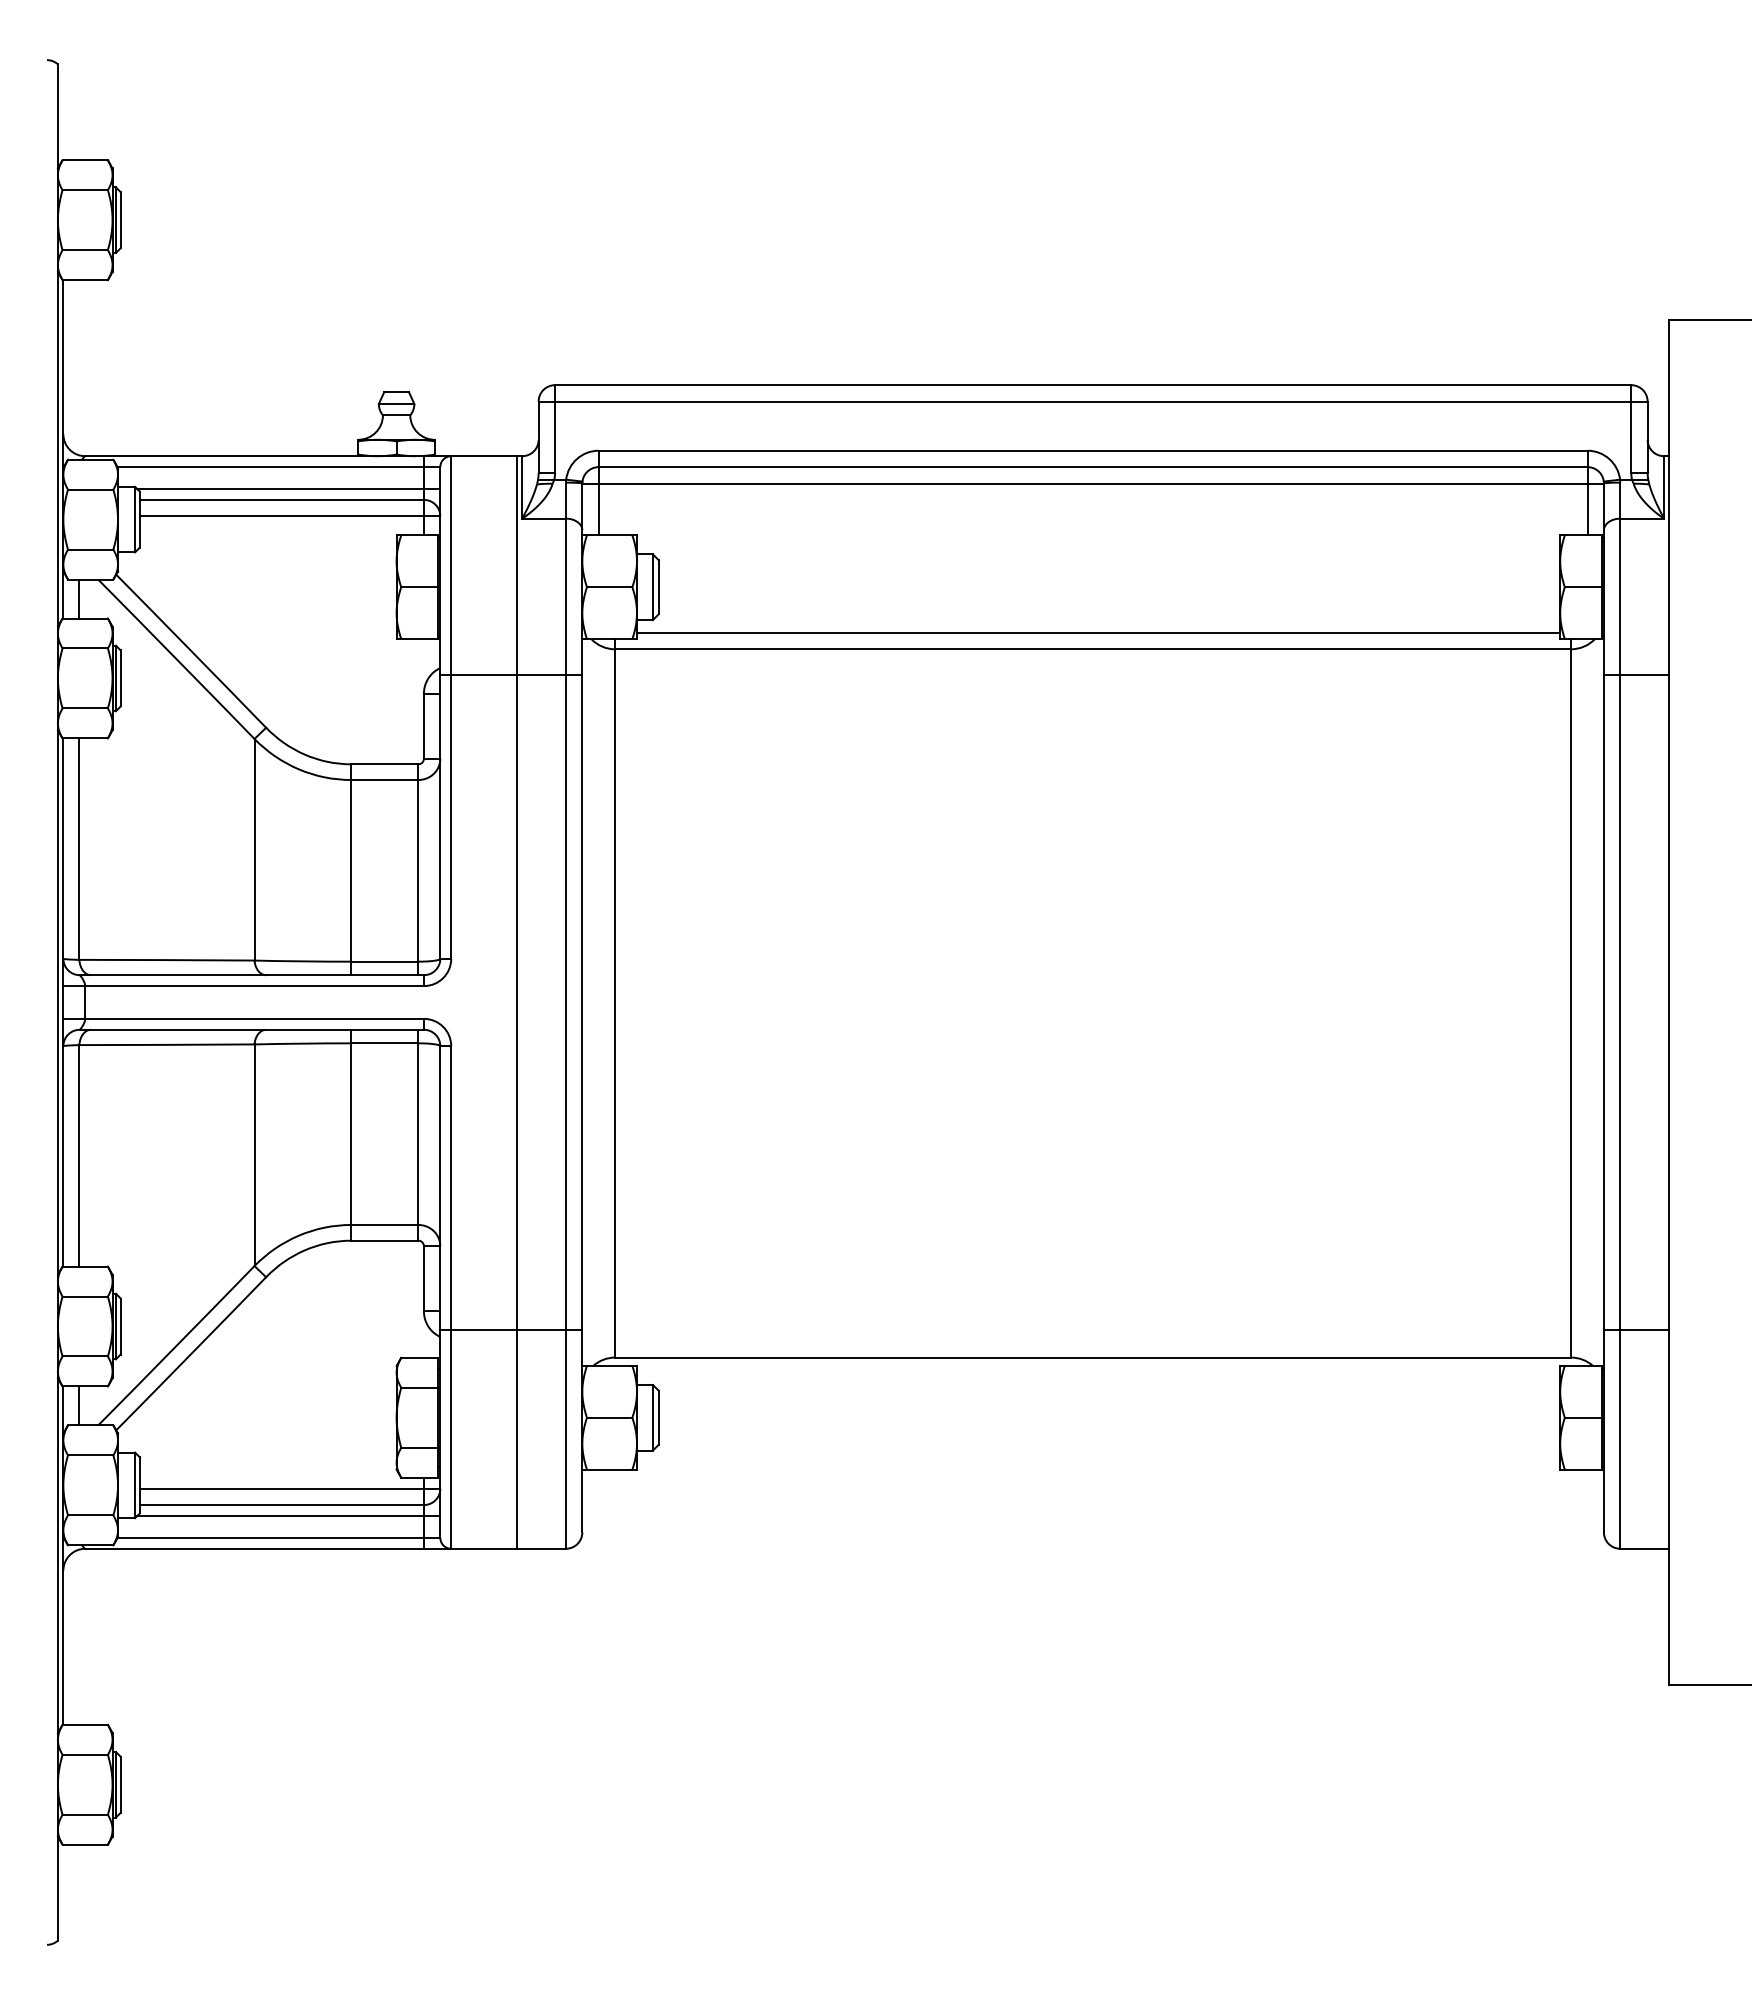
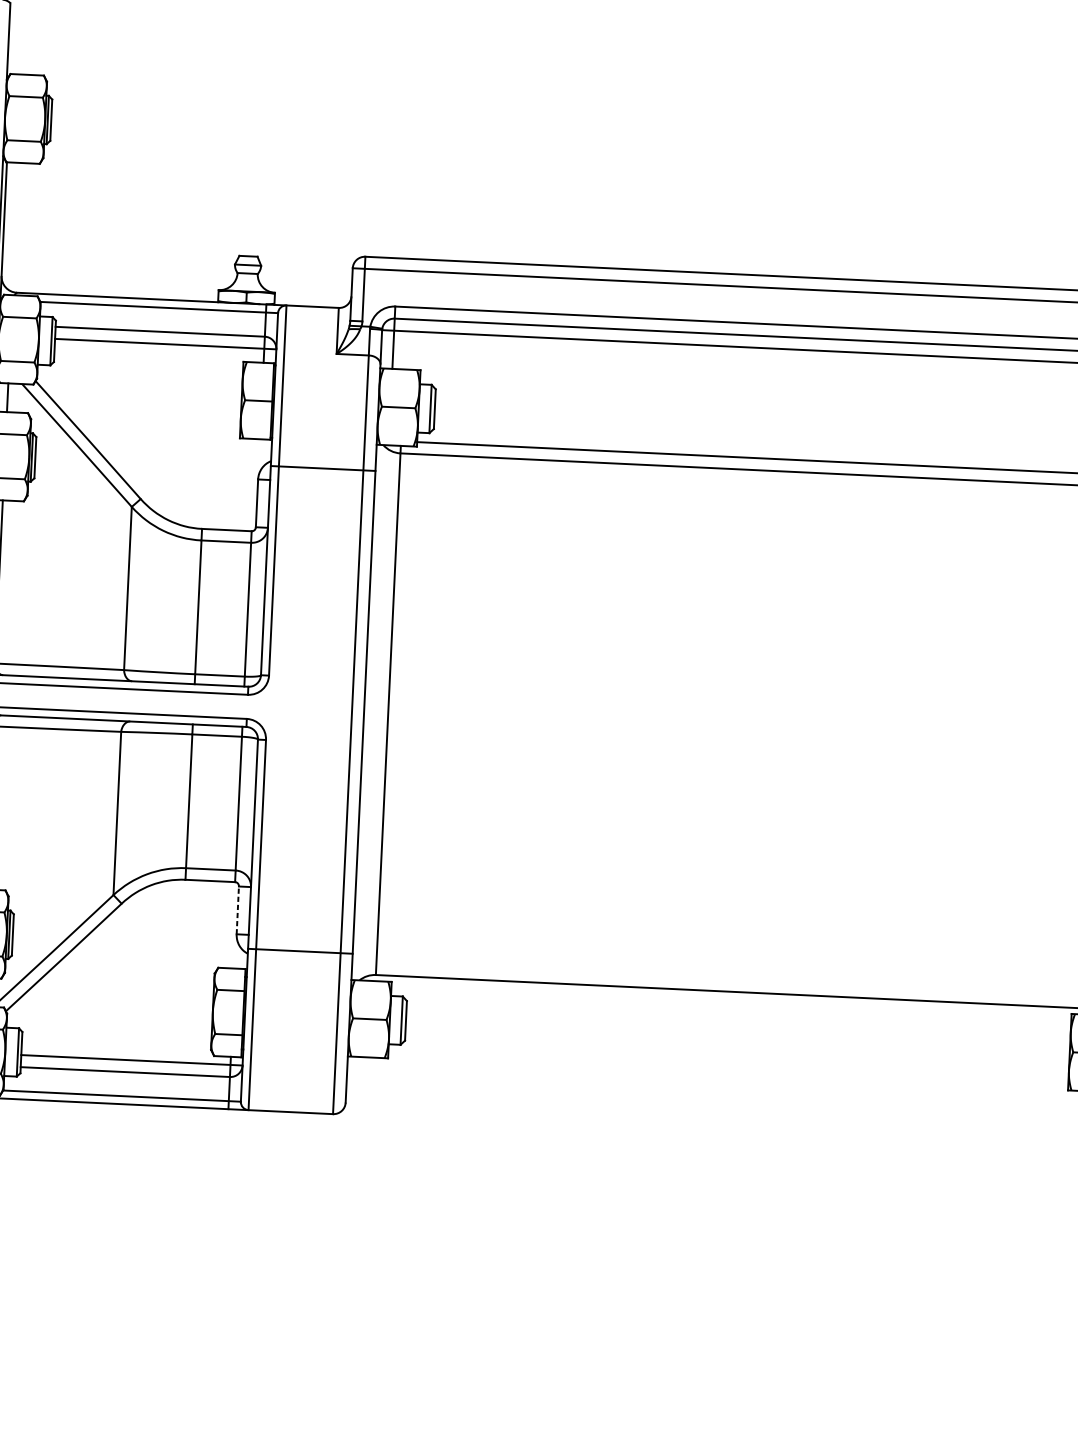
line: (288, 488) -> (165, 323), removed
line: (516, 1002) -> (315, 710), removed
line: (423, 1278) -> (237, 910), solid -> dashed
line: (288, 1516) -> (129, 1080), removed

